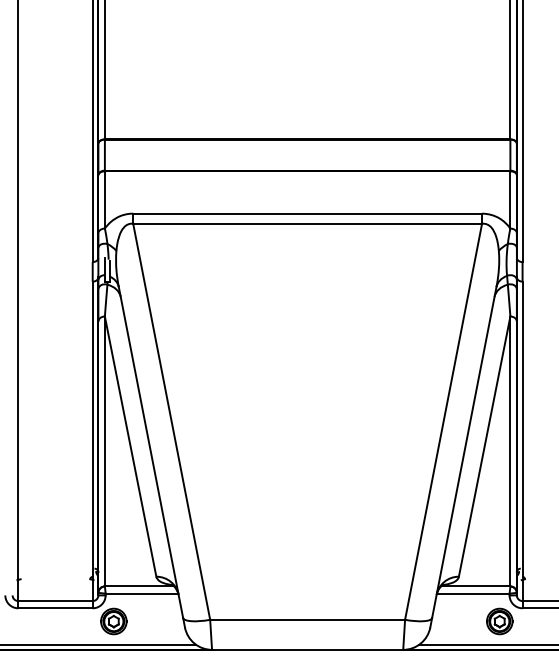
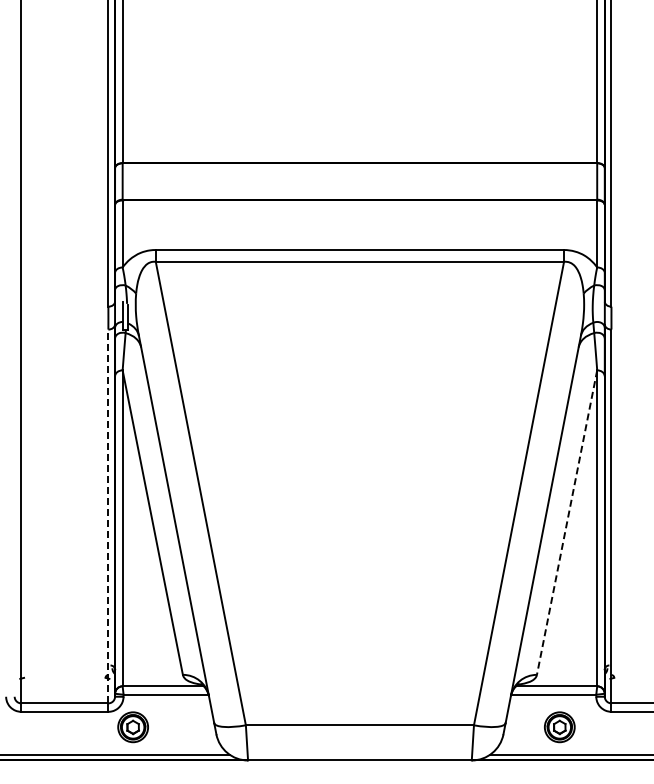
line: (92, 441) -> (108, 516), solid -> dashed
line: (484, 447) -> (566, 523), solid -> dashed
part: (499, 621) -> (559, 727), moved

